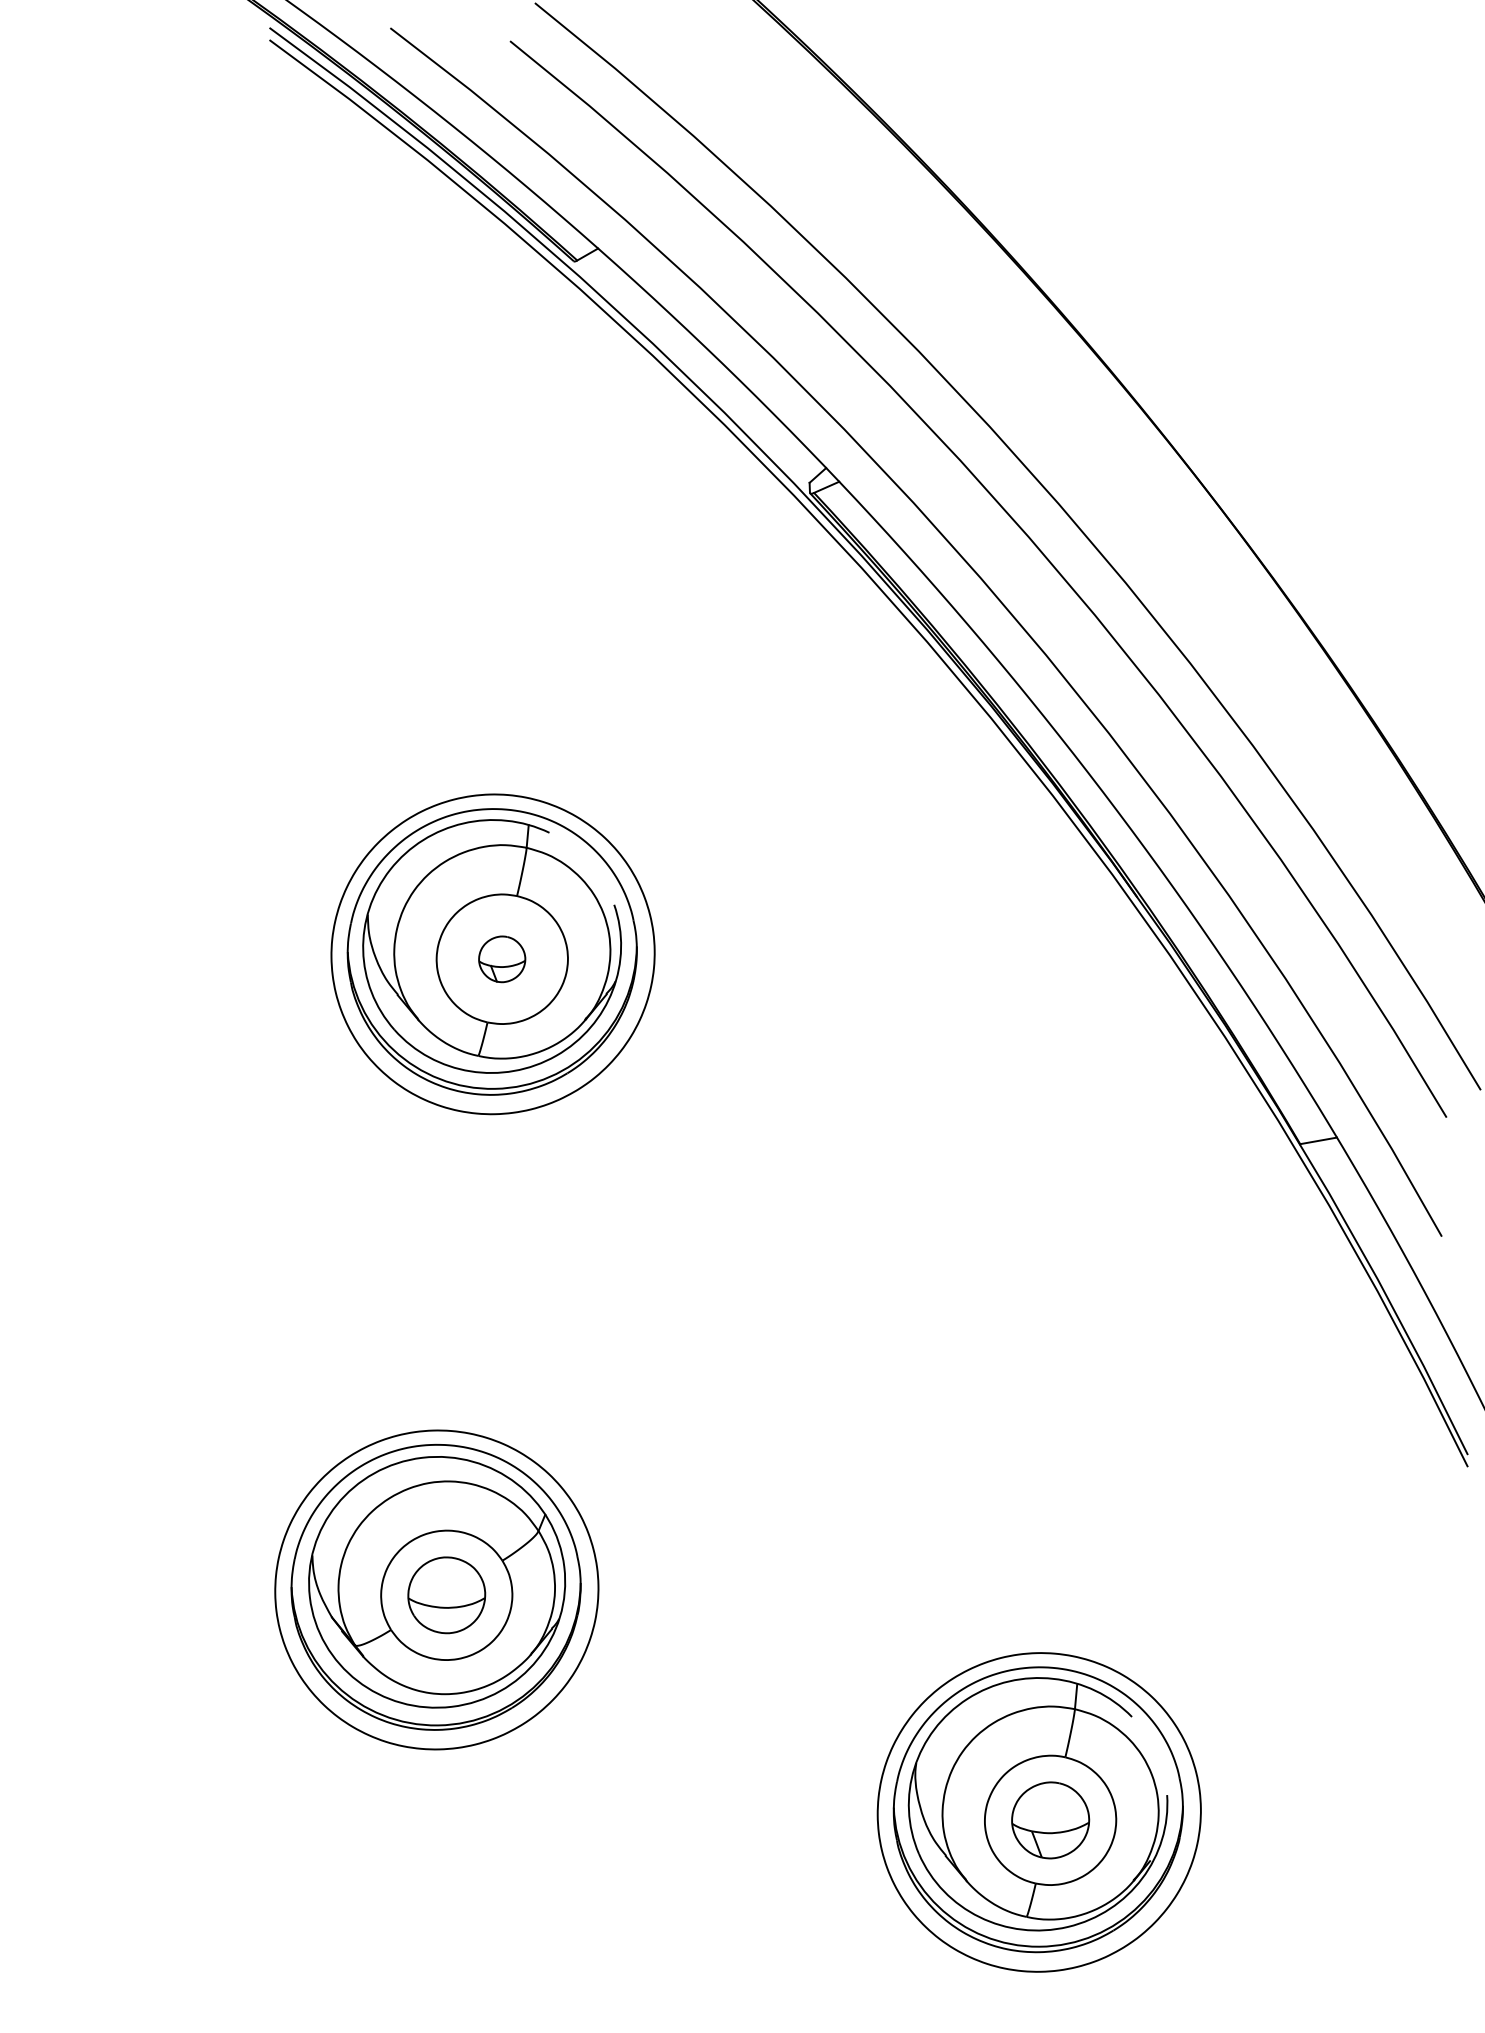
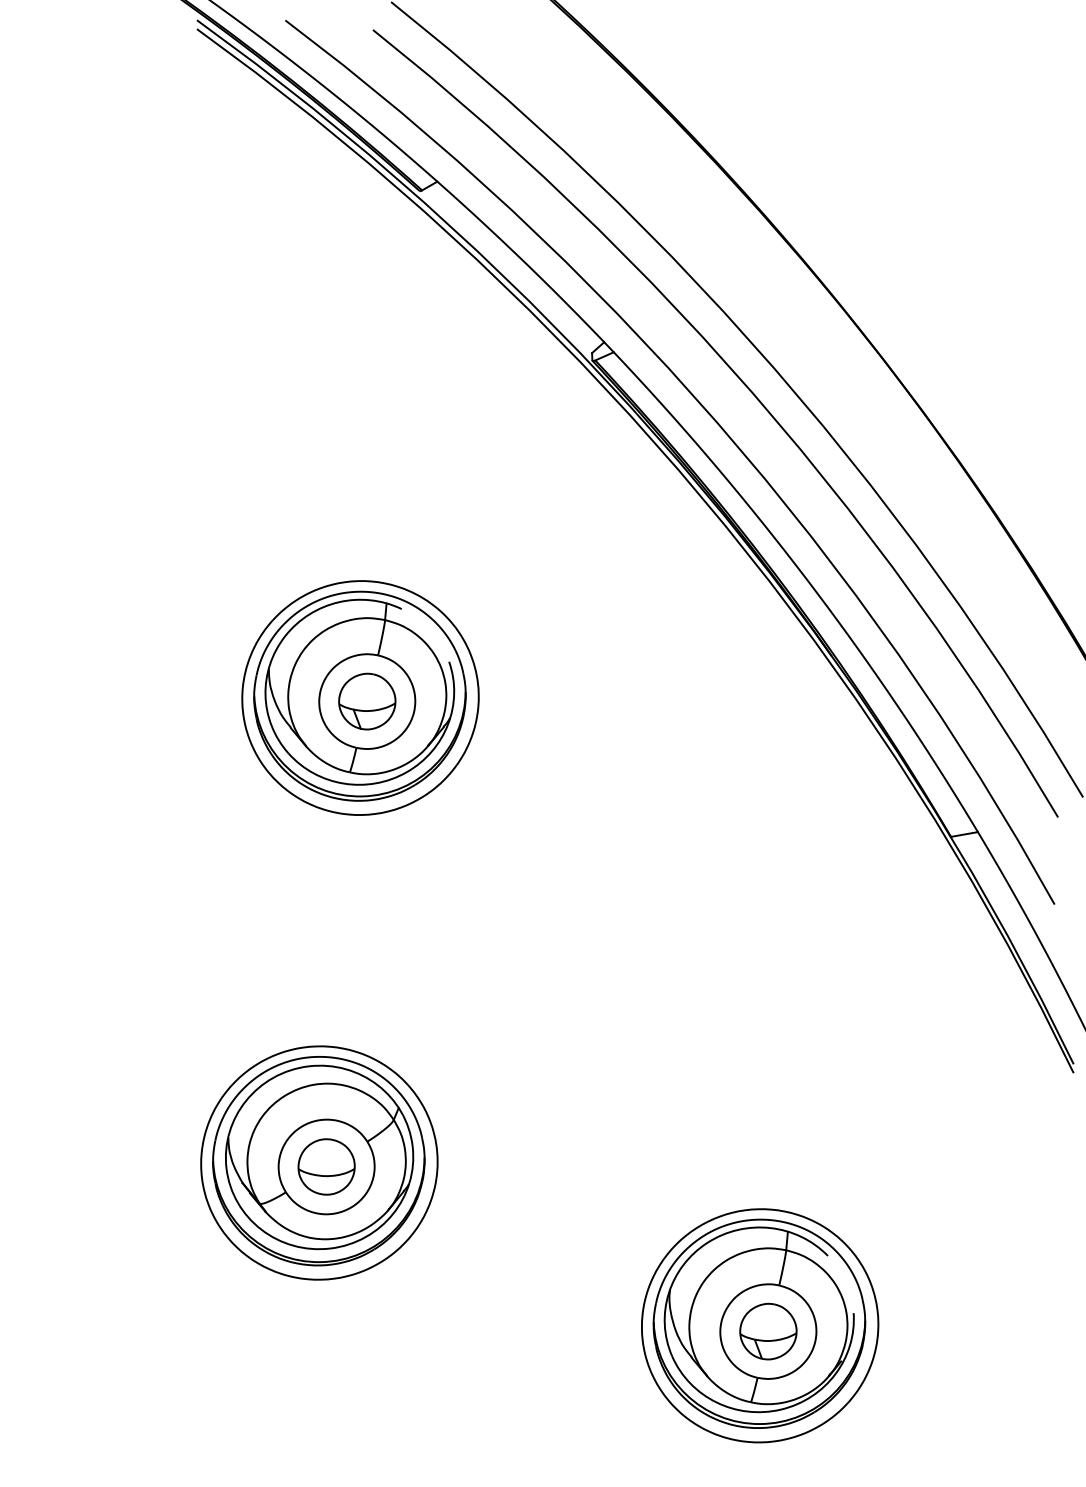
part: (501, 959) -> (366, 701), size x1.67

